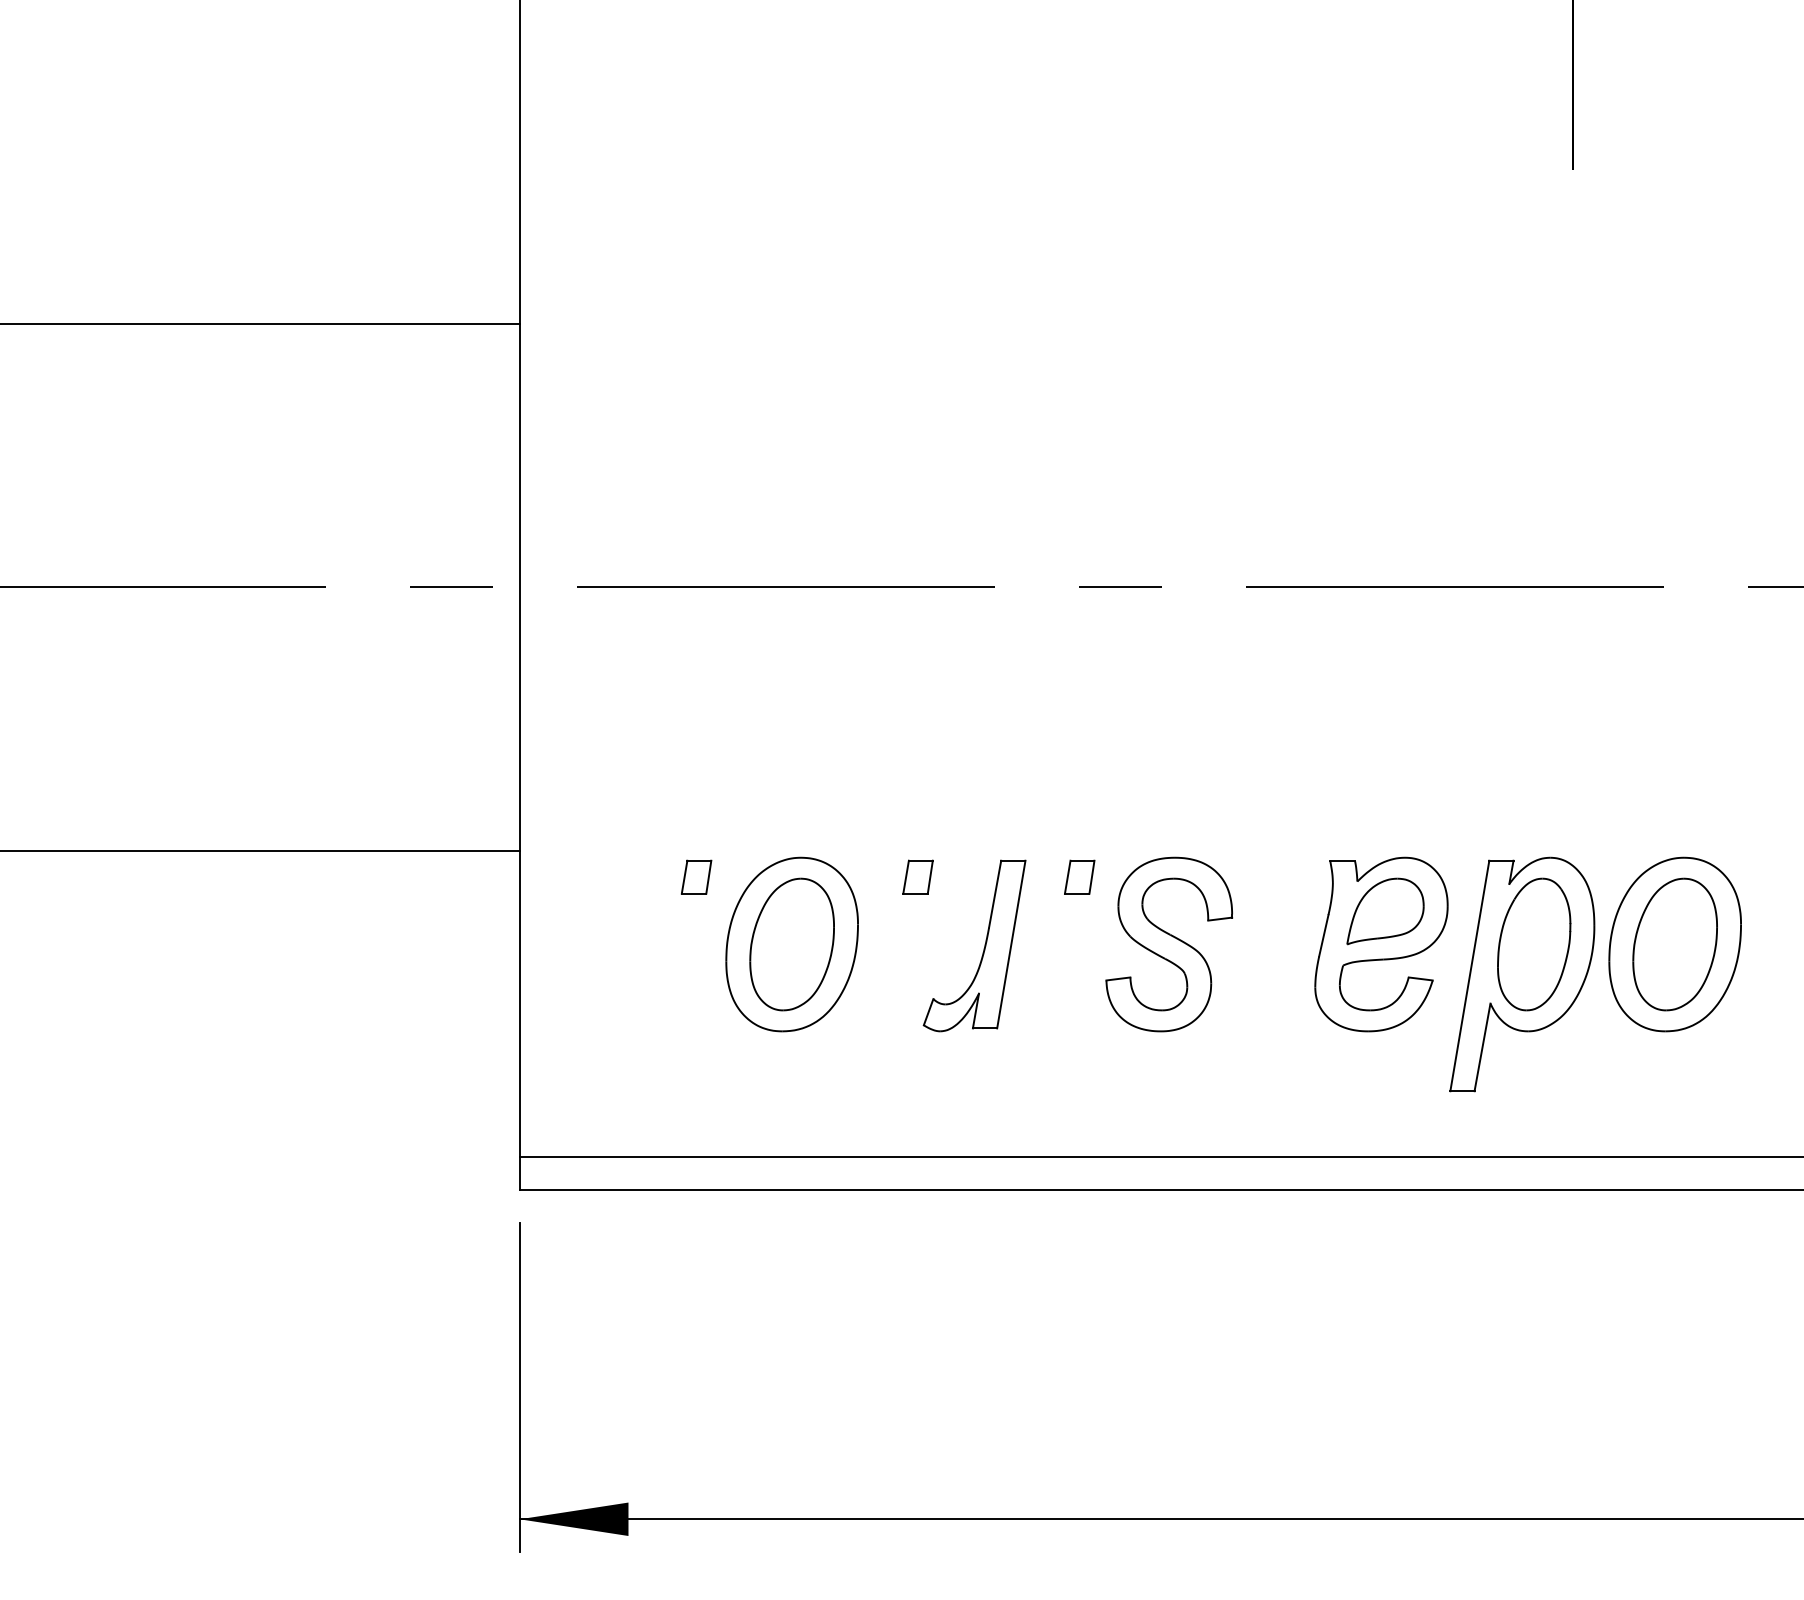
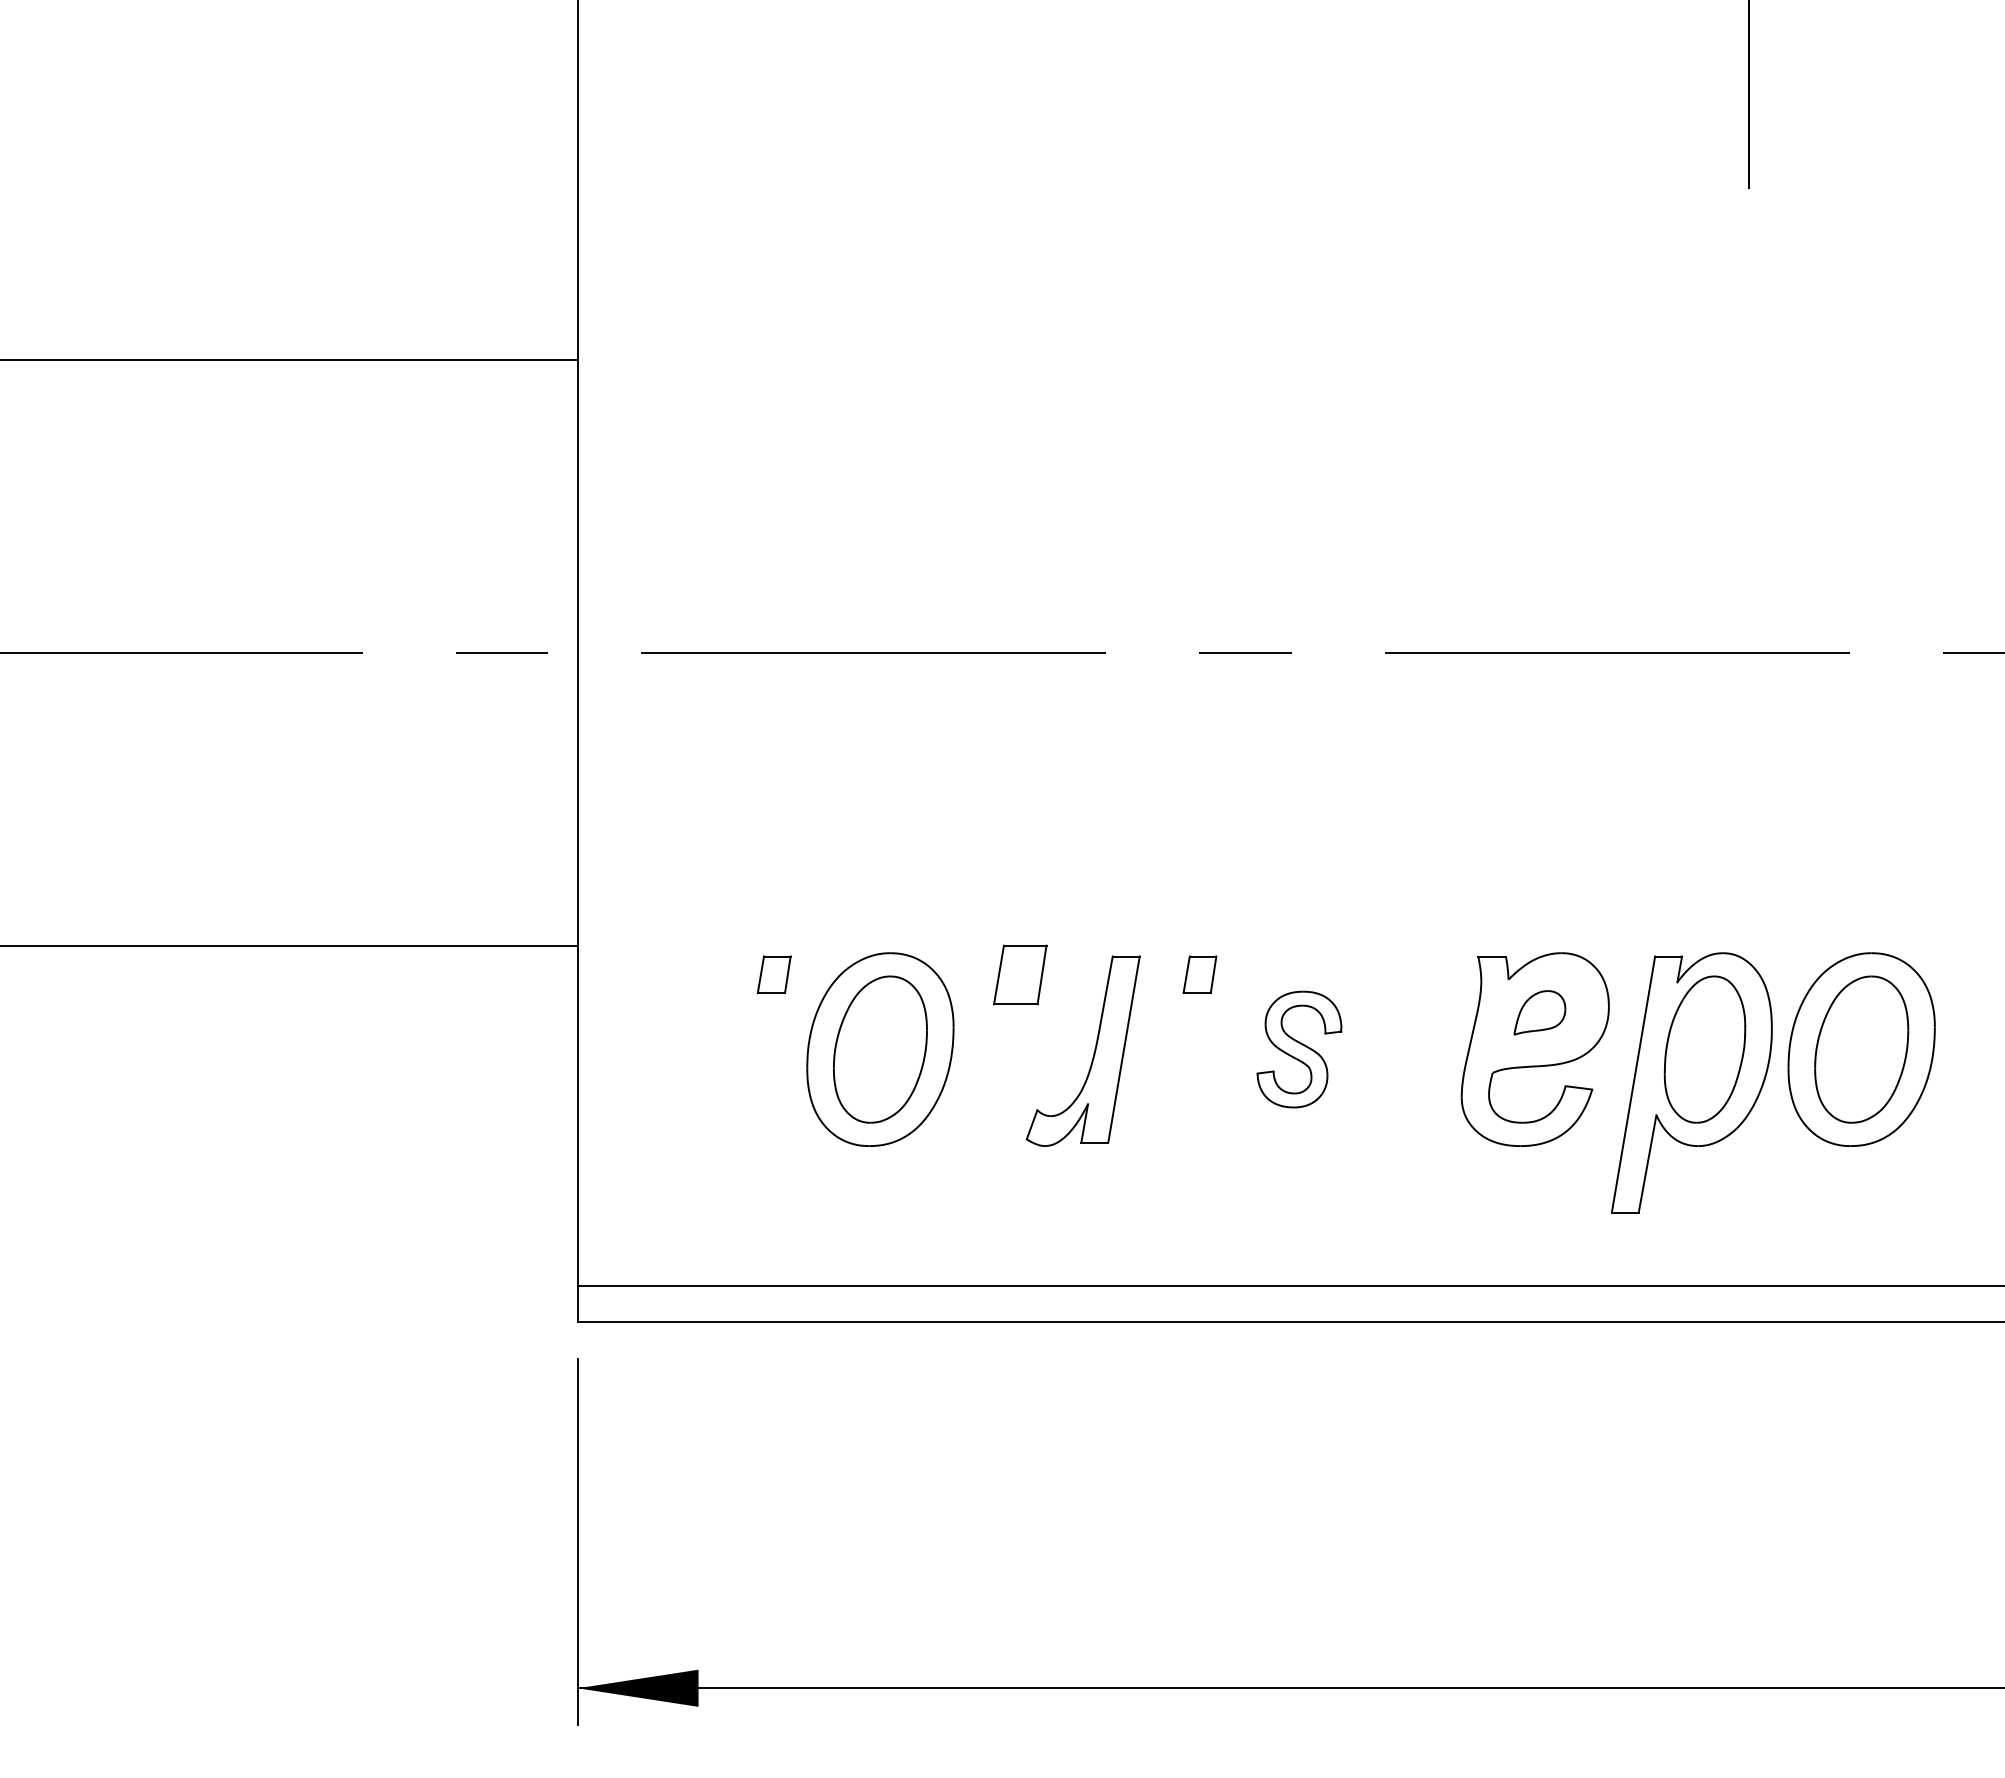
part: (918, 876) -> (1020, 974), size x1.6
part: (1385, 911) -> (1539, 1012), size x0.6
part: (1169, 944) -> (1299, 1049), size x0.6

